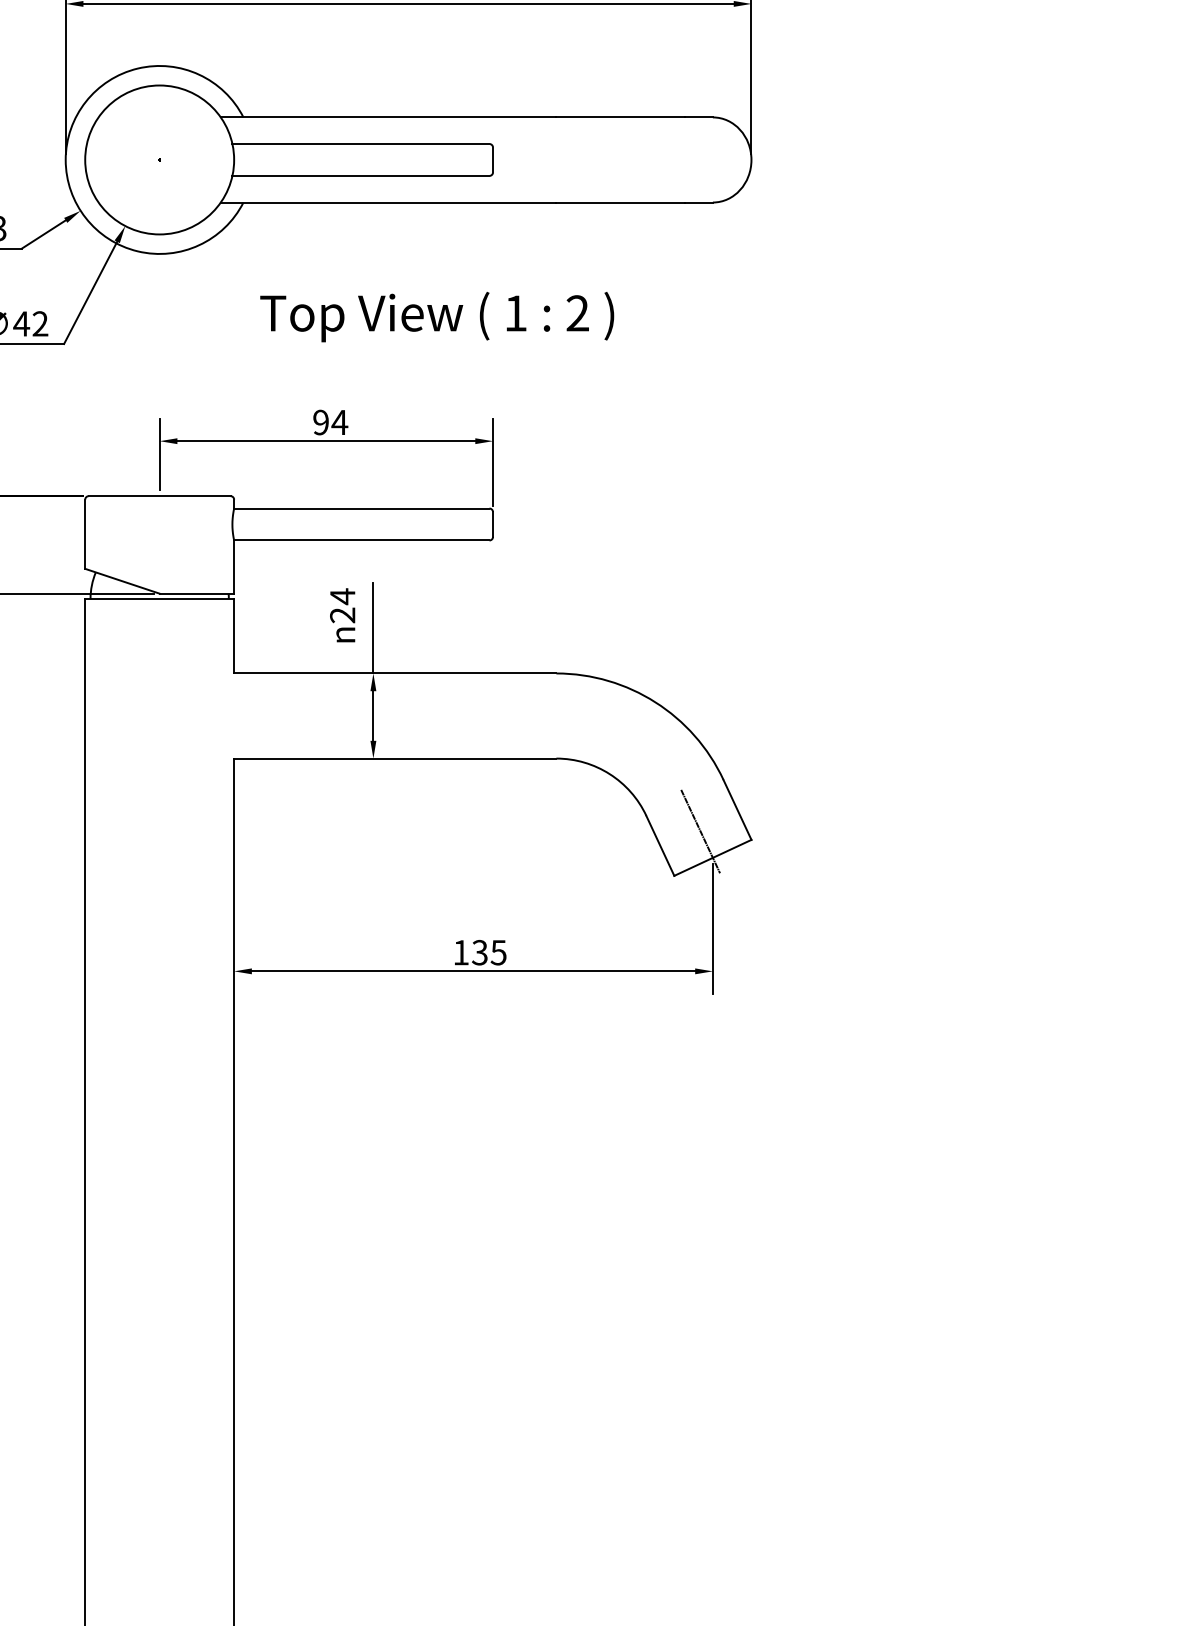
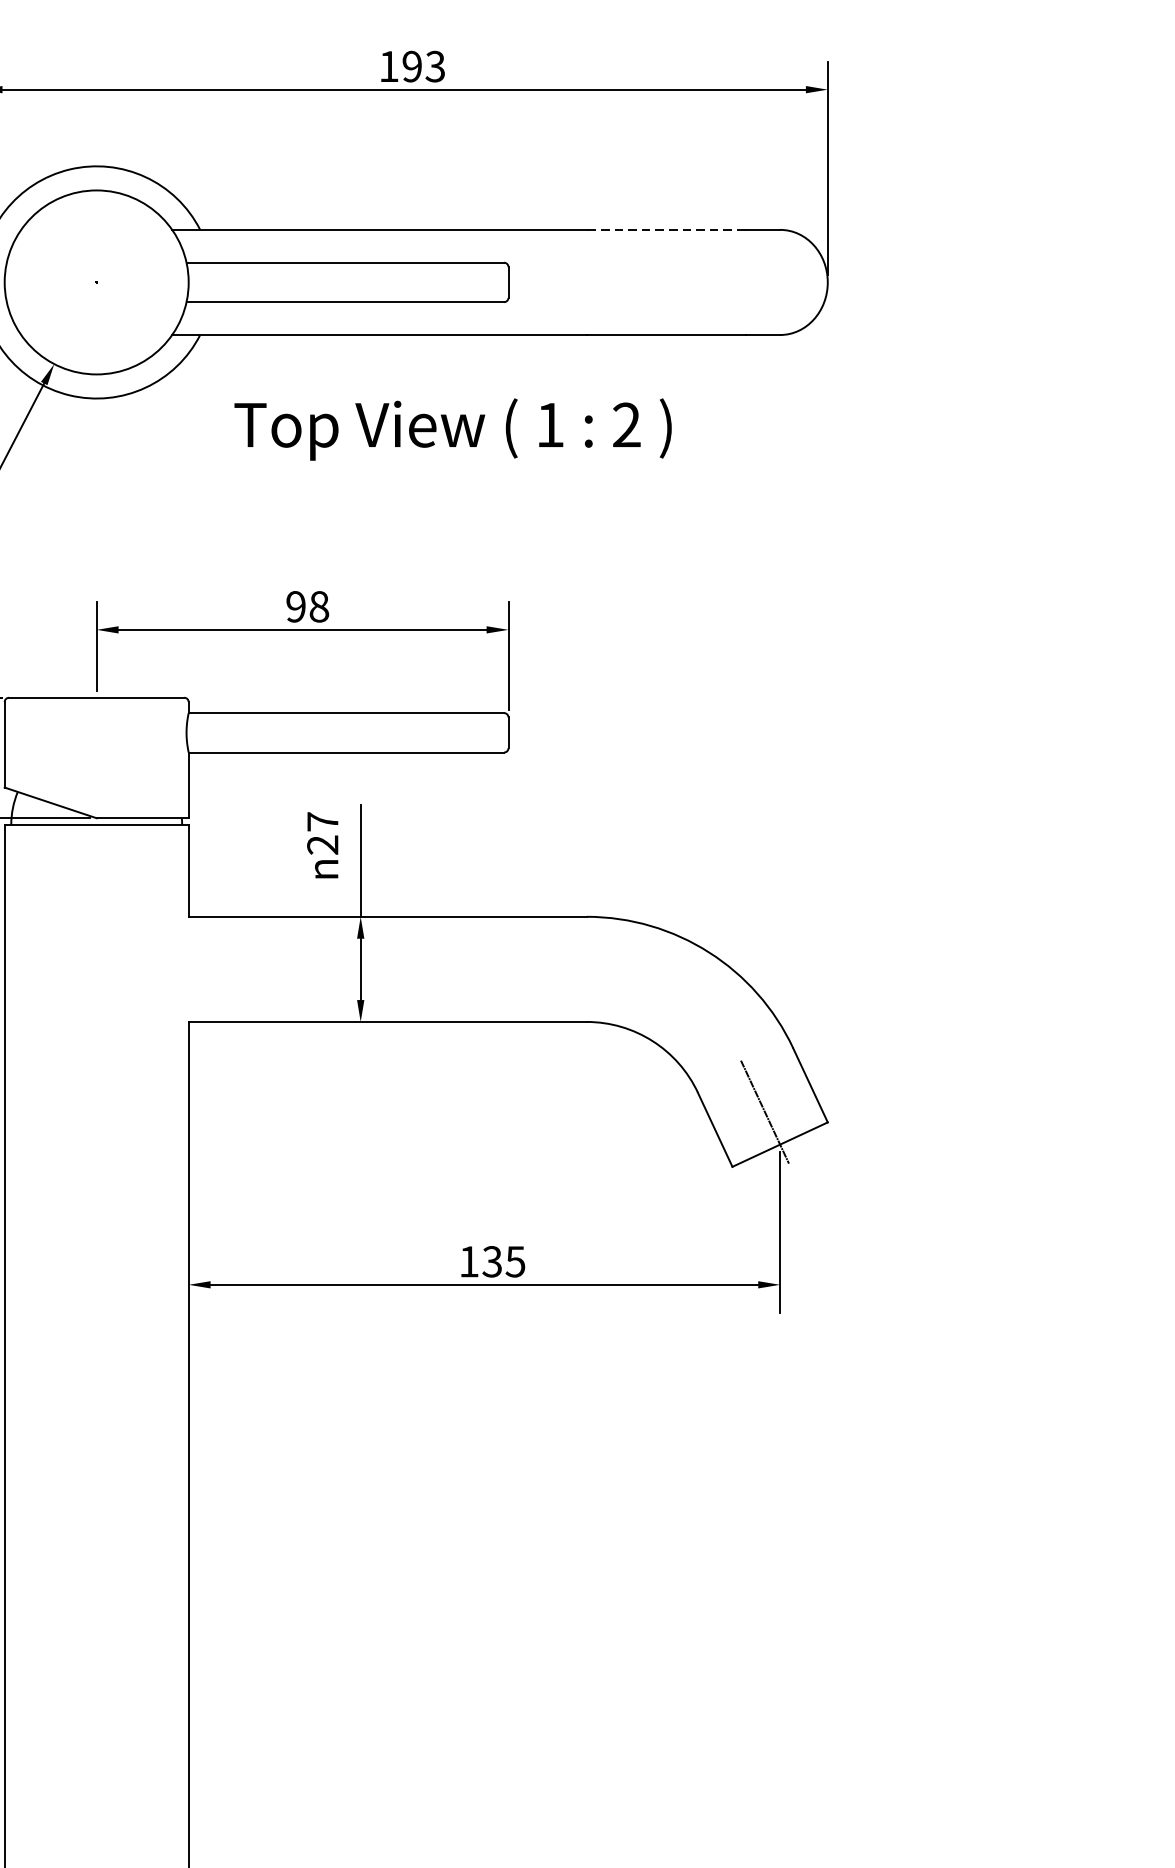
line: (620, 117) -> (665, 229), solid -> dashed
text: (437, 317) -> (453, 430), moved
text: (339, 422) -> (318, 606), 94 -> 98
text: (342, 596) -> (322, 821), 24 -> 27

